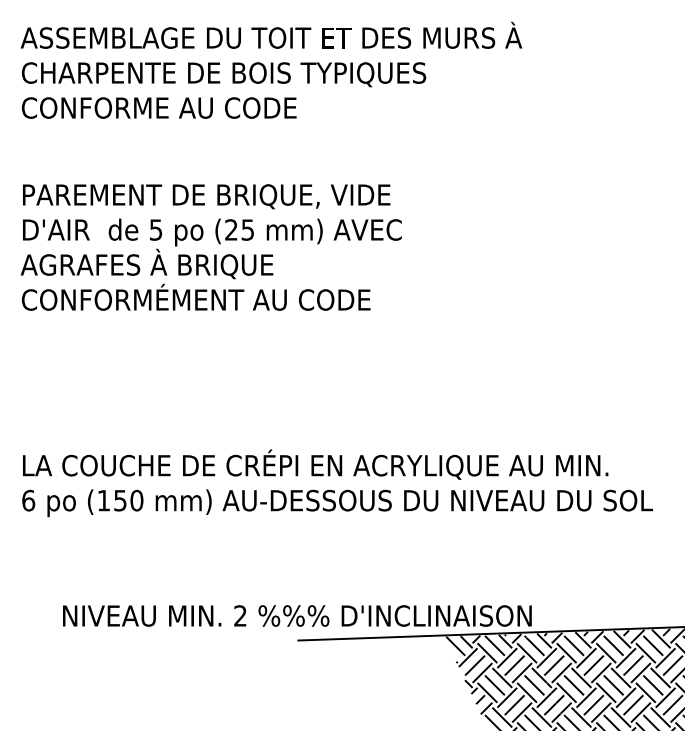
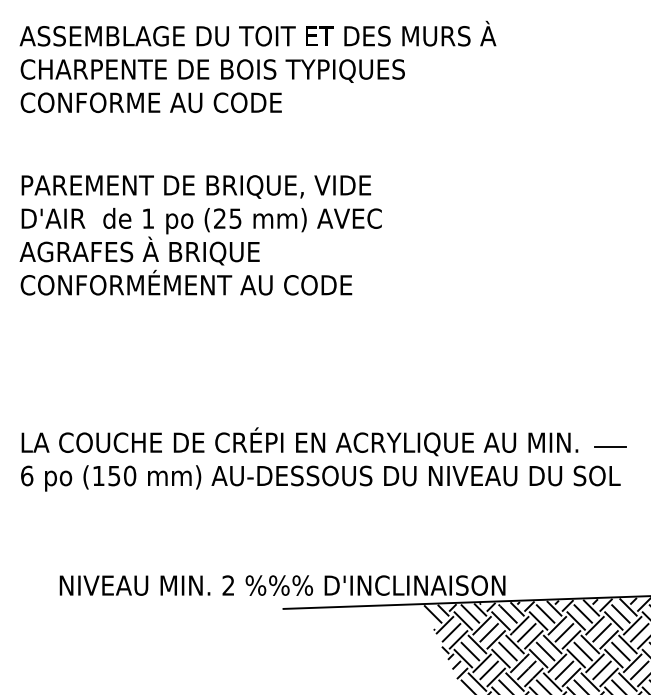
text: (155, 229) -> (147, 218), 5 -> 1
line: (642, 470) -> (610, 447), added

